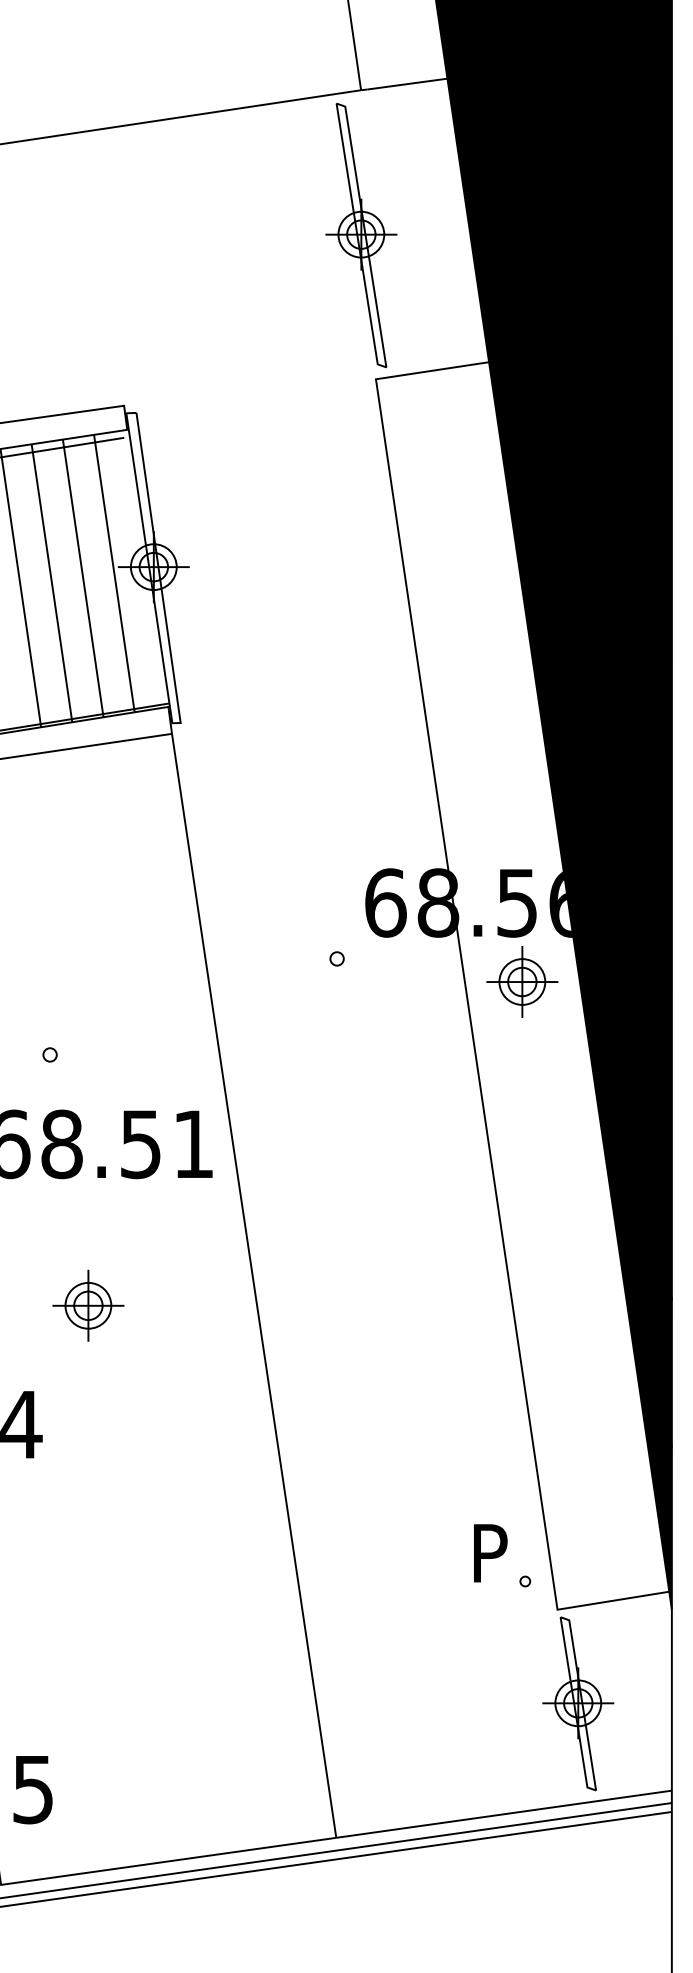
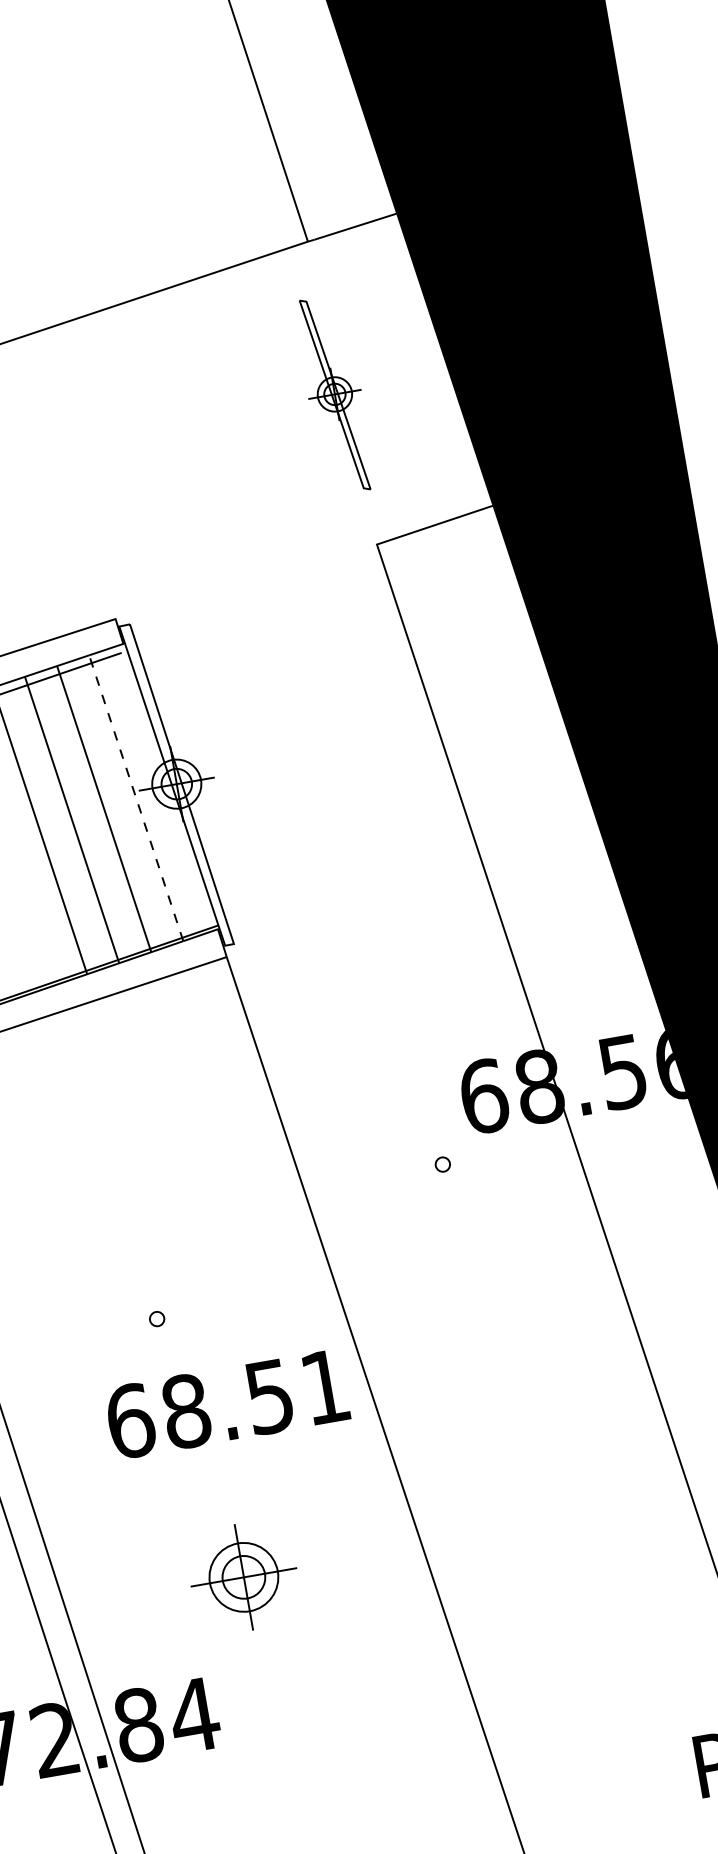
part: (361, 234) -> (334, 394), size x0.7
line: (114, 573) -> (136, 798), solid -> dashed
part: (522, 981) -> (643, 1154), removed
part: (88, 1305) -> (243, 1576), size x1.4

